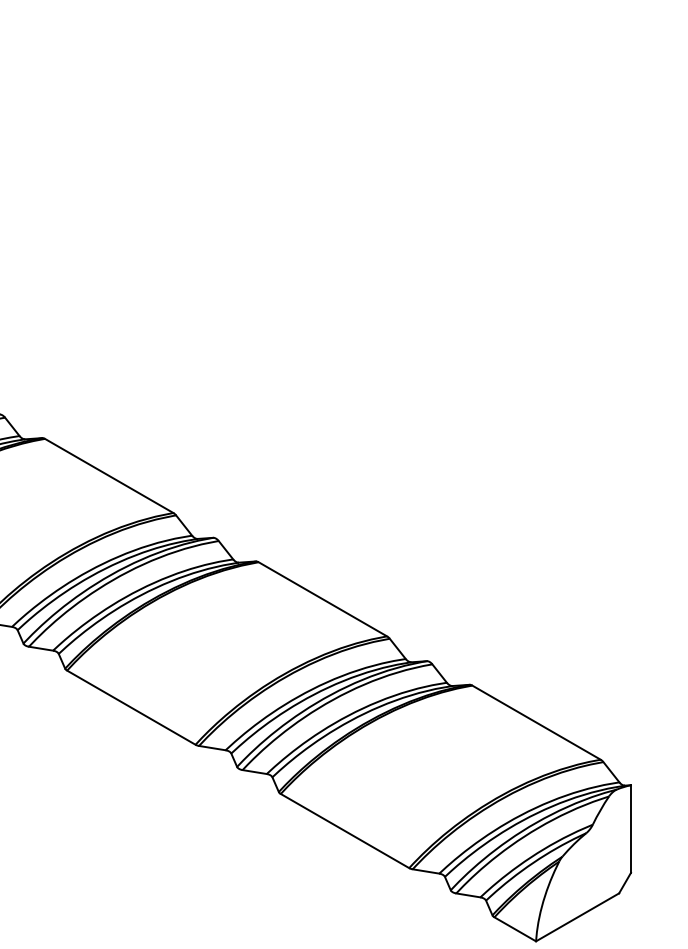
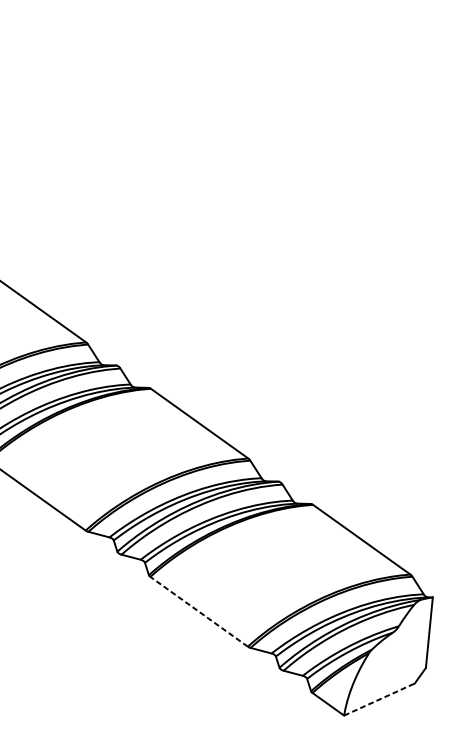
line: (344, 830) -> (198, 611), solid -> dashed
line: (577, 917) -> (379, 699), solid -> dashed

